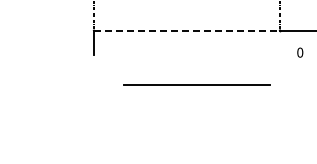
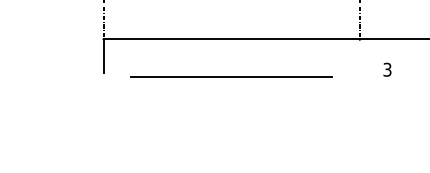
line: (187, 30) -> (232, 39), dashed -> solid
text: (300, 52) -> (387, 69), 0 -> 3
line: (196, 84) -> (230, 76), moved

